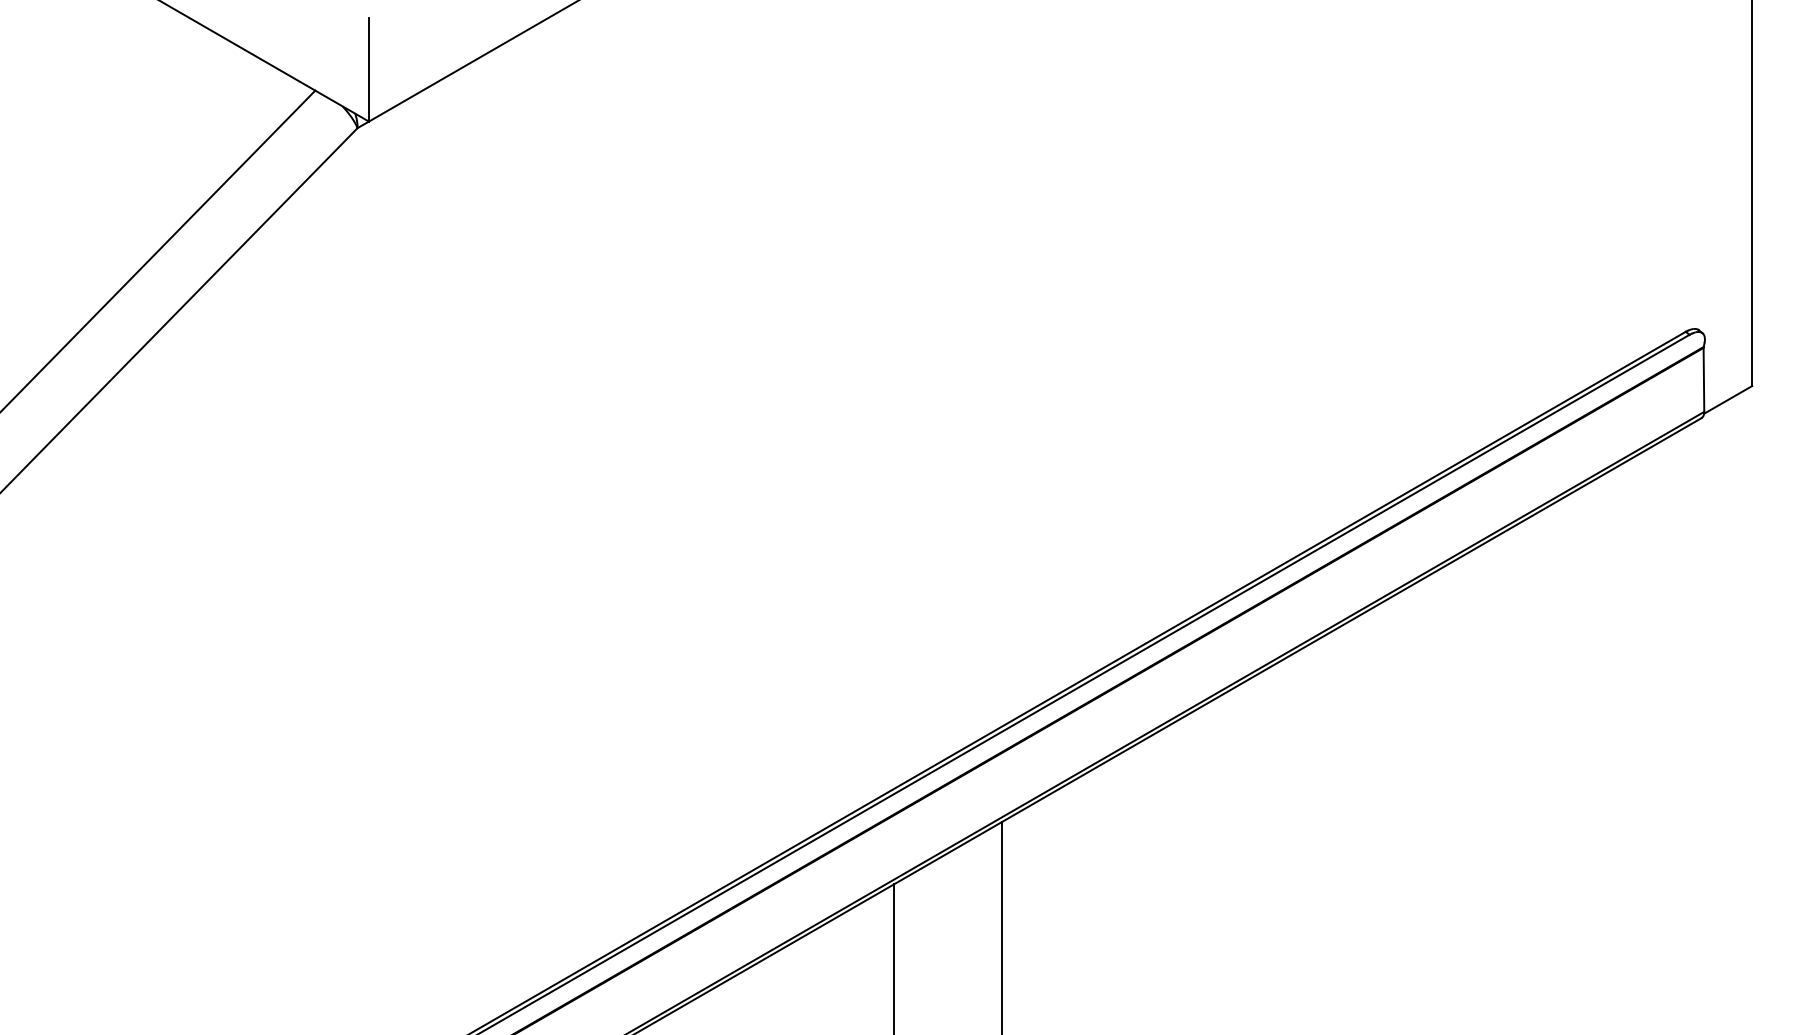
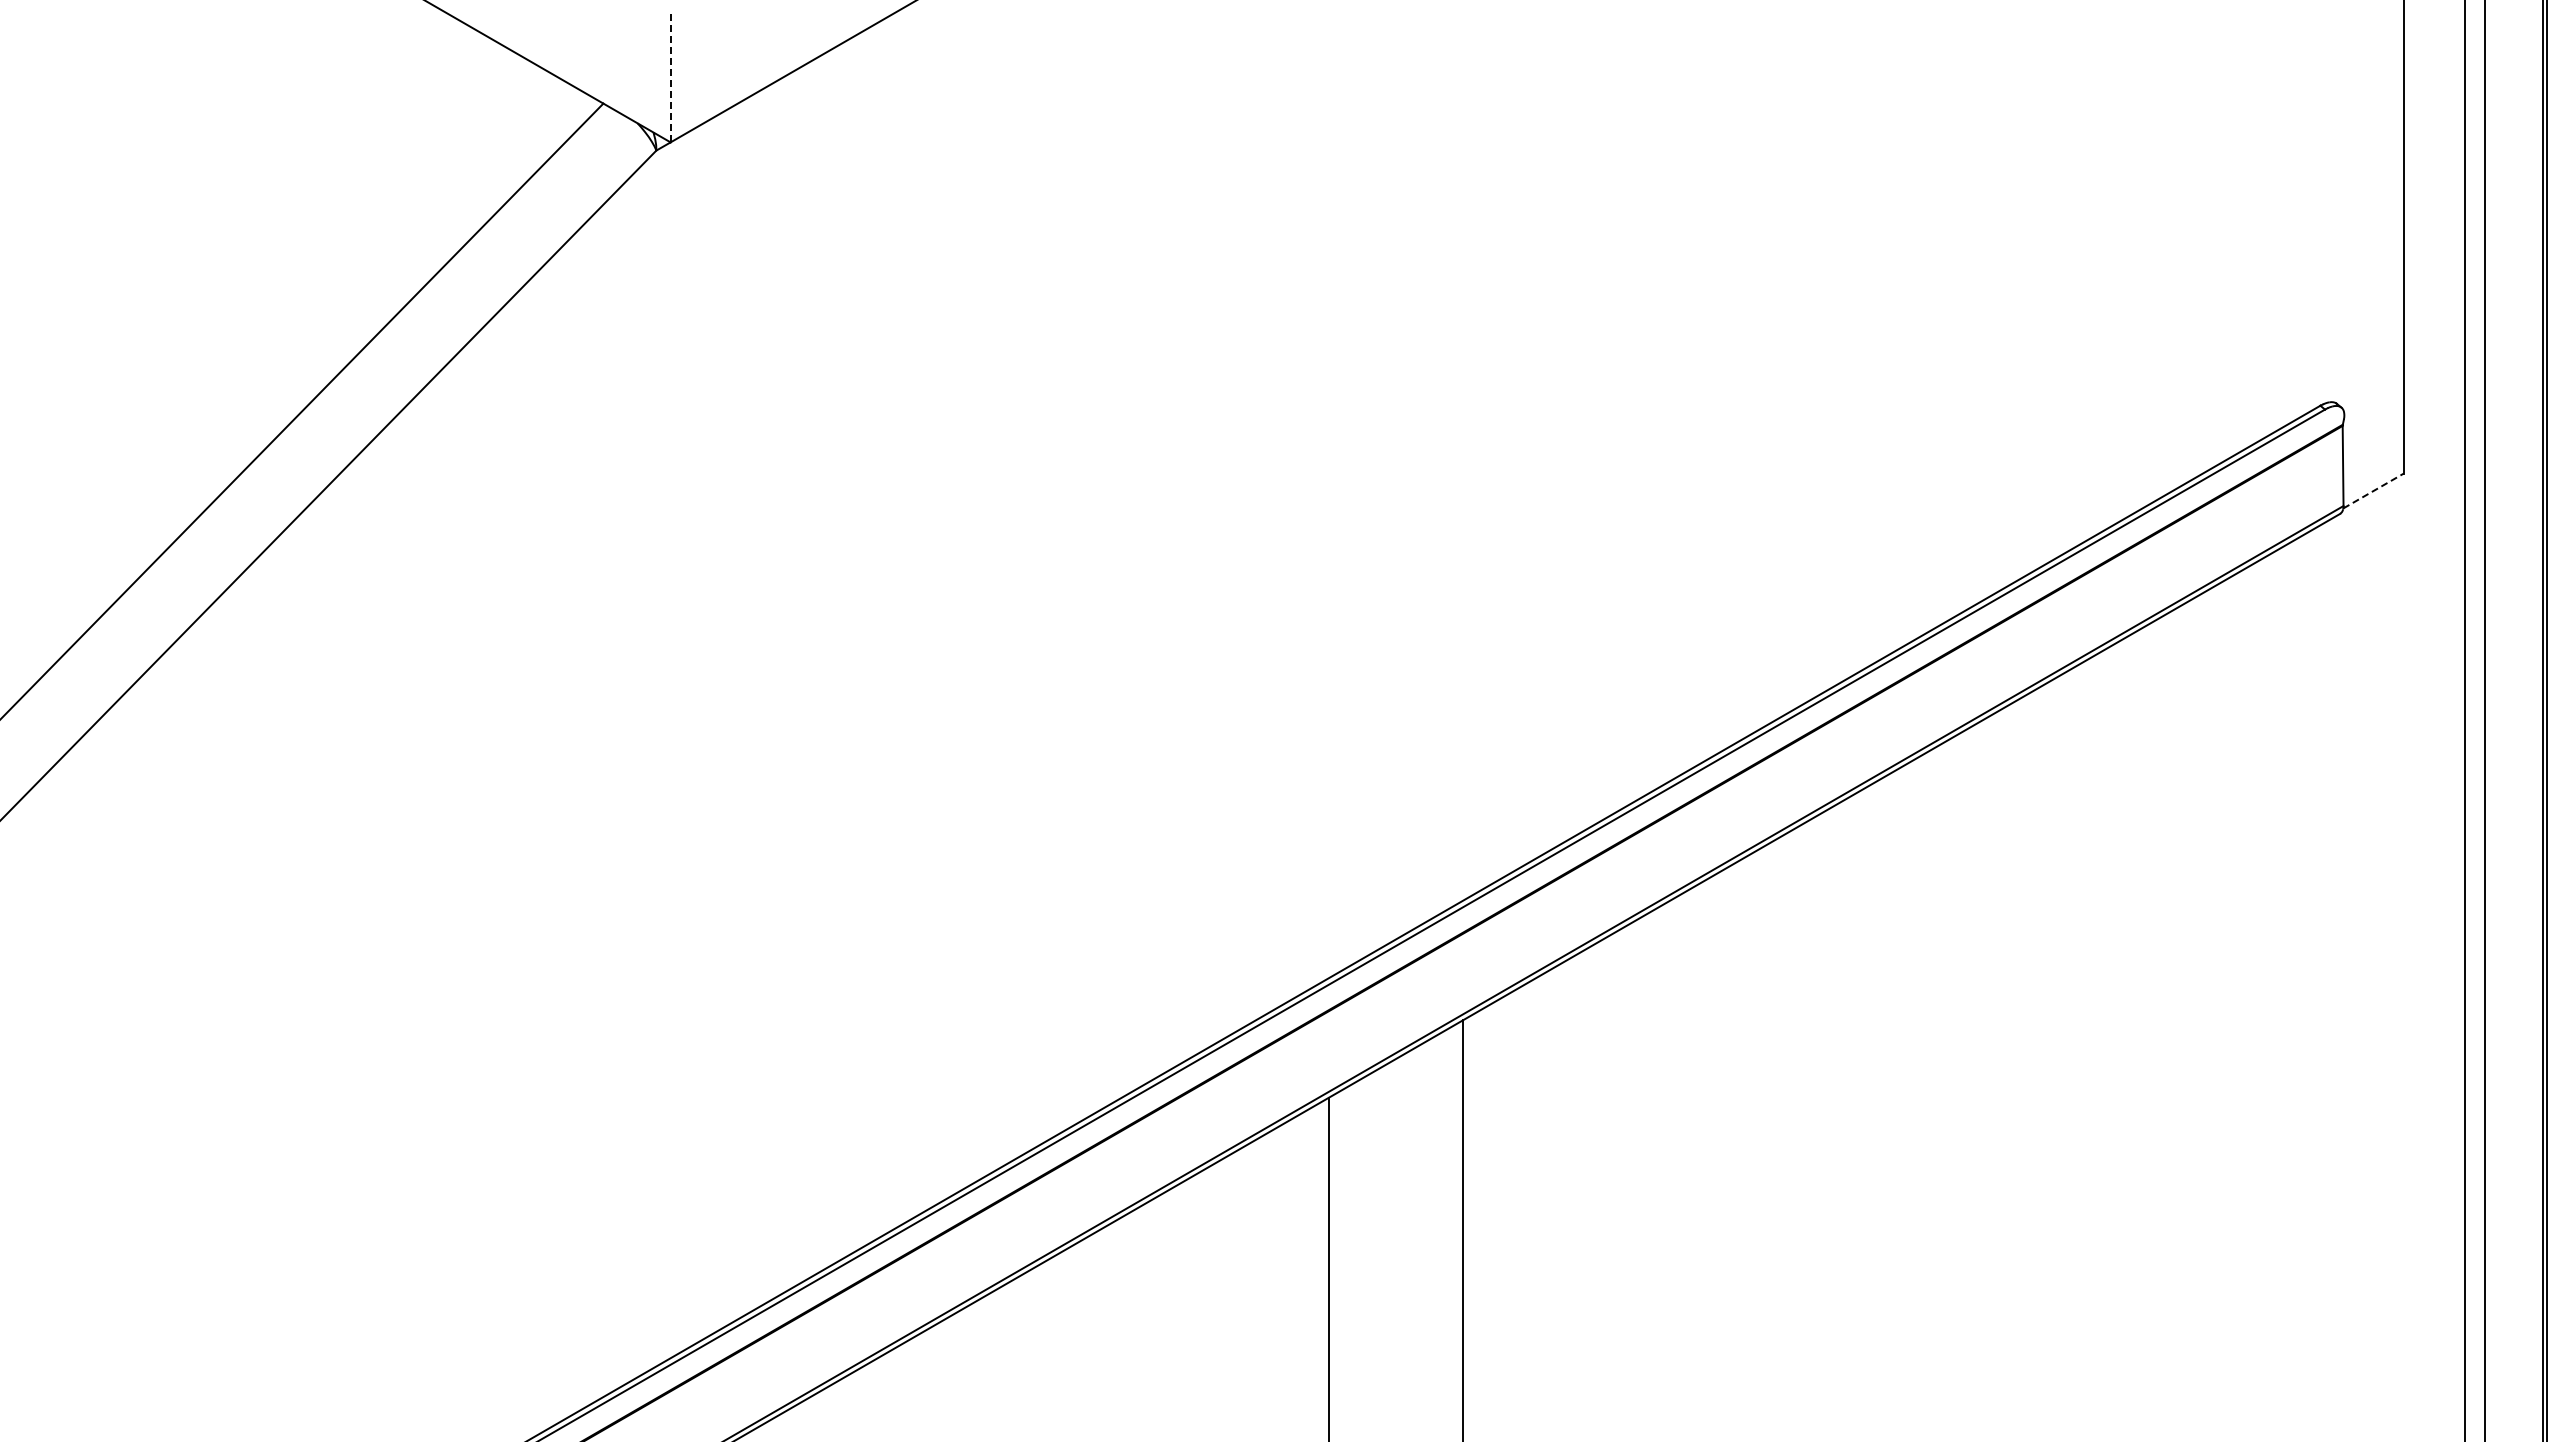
line: (368, 68) -> (670, 76), solid -> dashed
line: (1728, 400) -> (2373, 491), solid -> dashed

